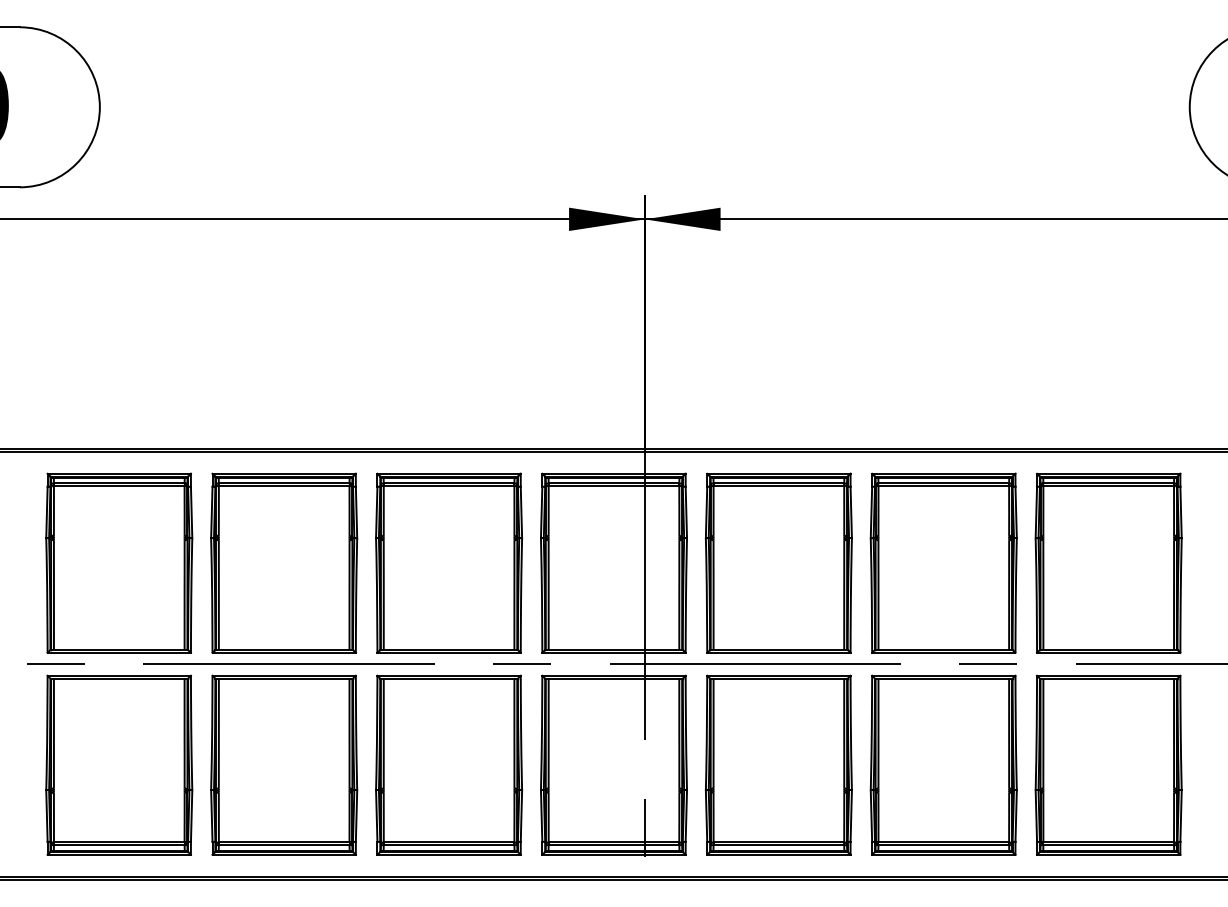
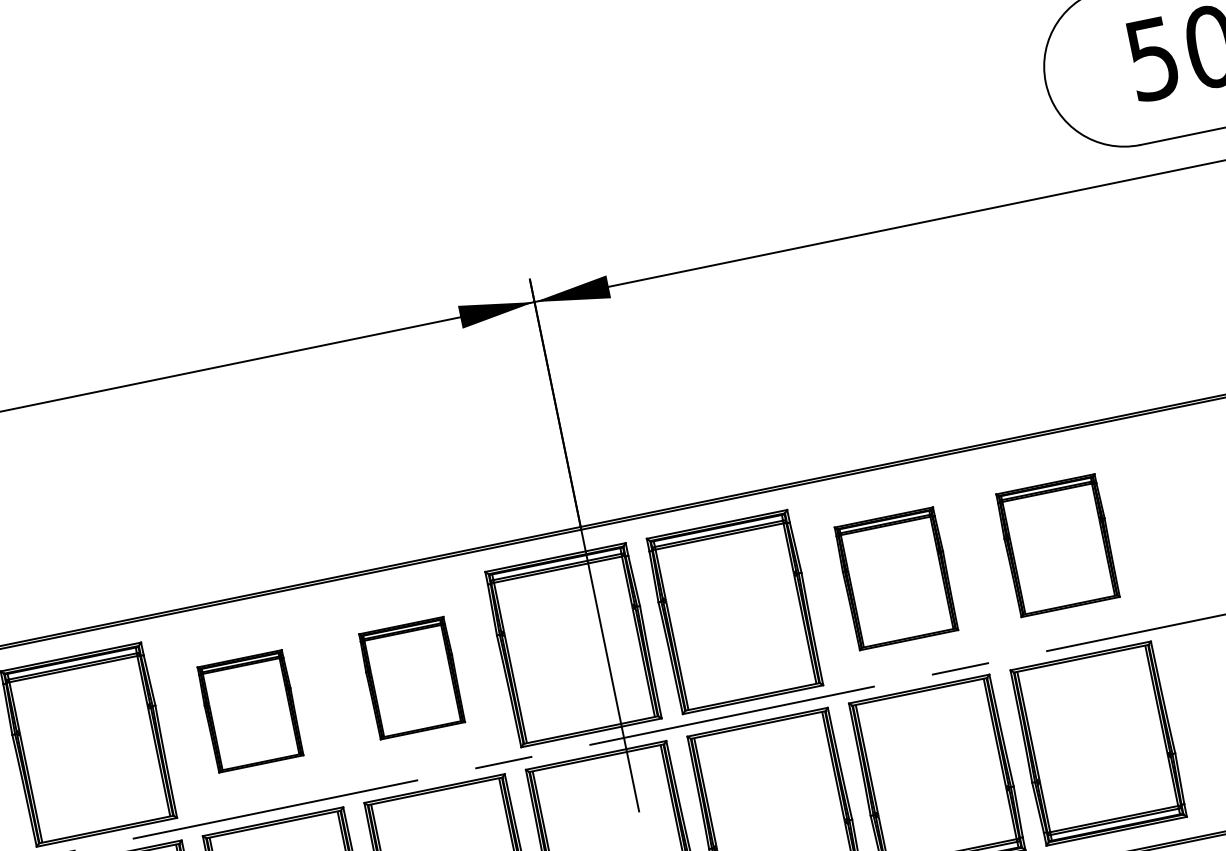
part: (284, 562) -> (250, 710), size x0.6
part: (449, 562) -> (412, 677), size x0.6
part: (943, 562) -> (896, 578), size x0.7
part: (1108, 562) -> (1057, 544), size x0.7

